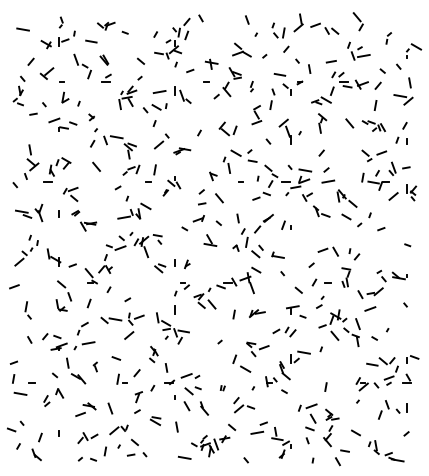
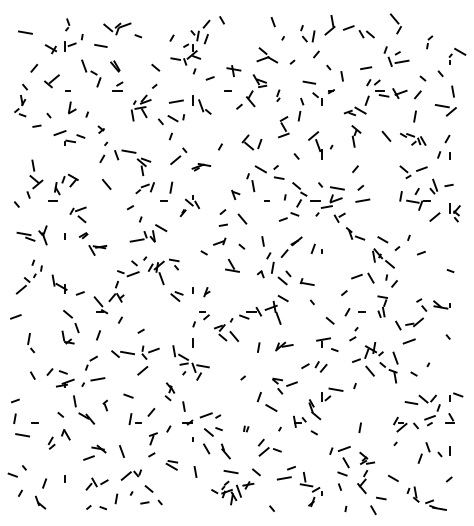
part: (106, 25) -> (117, 28), size x1.43
part: (347, 198) -> (383, 258), moved
line: (184, 458) -> (230, 472), moved

